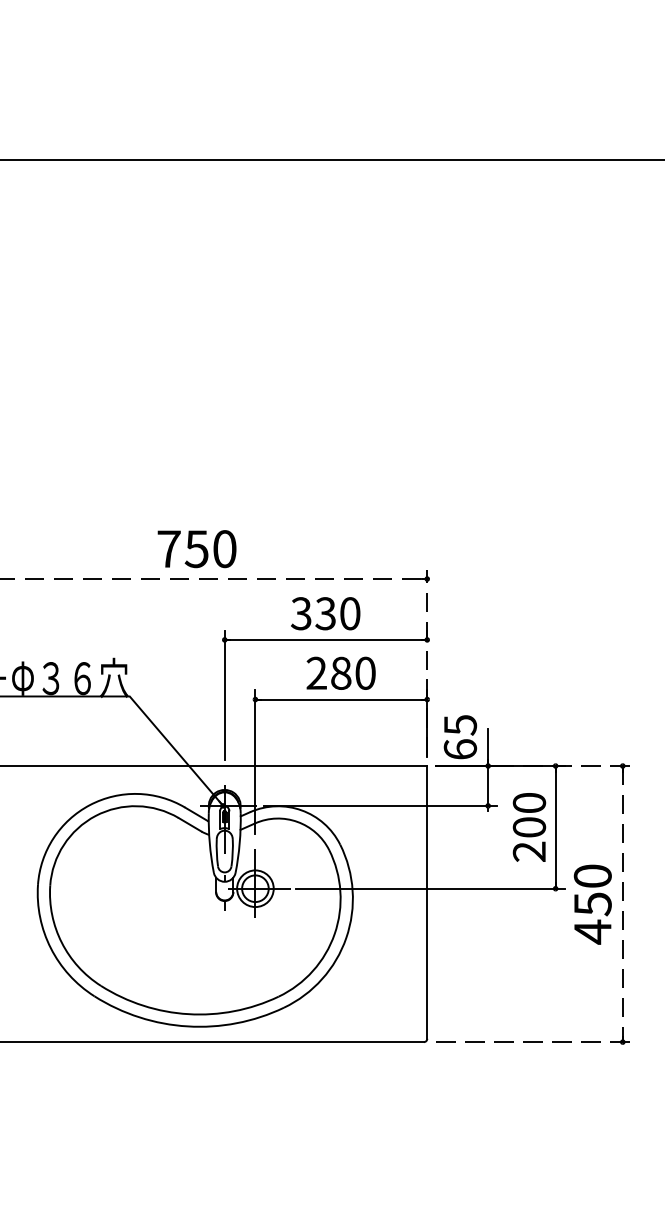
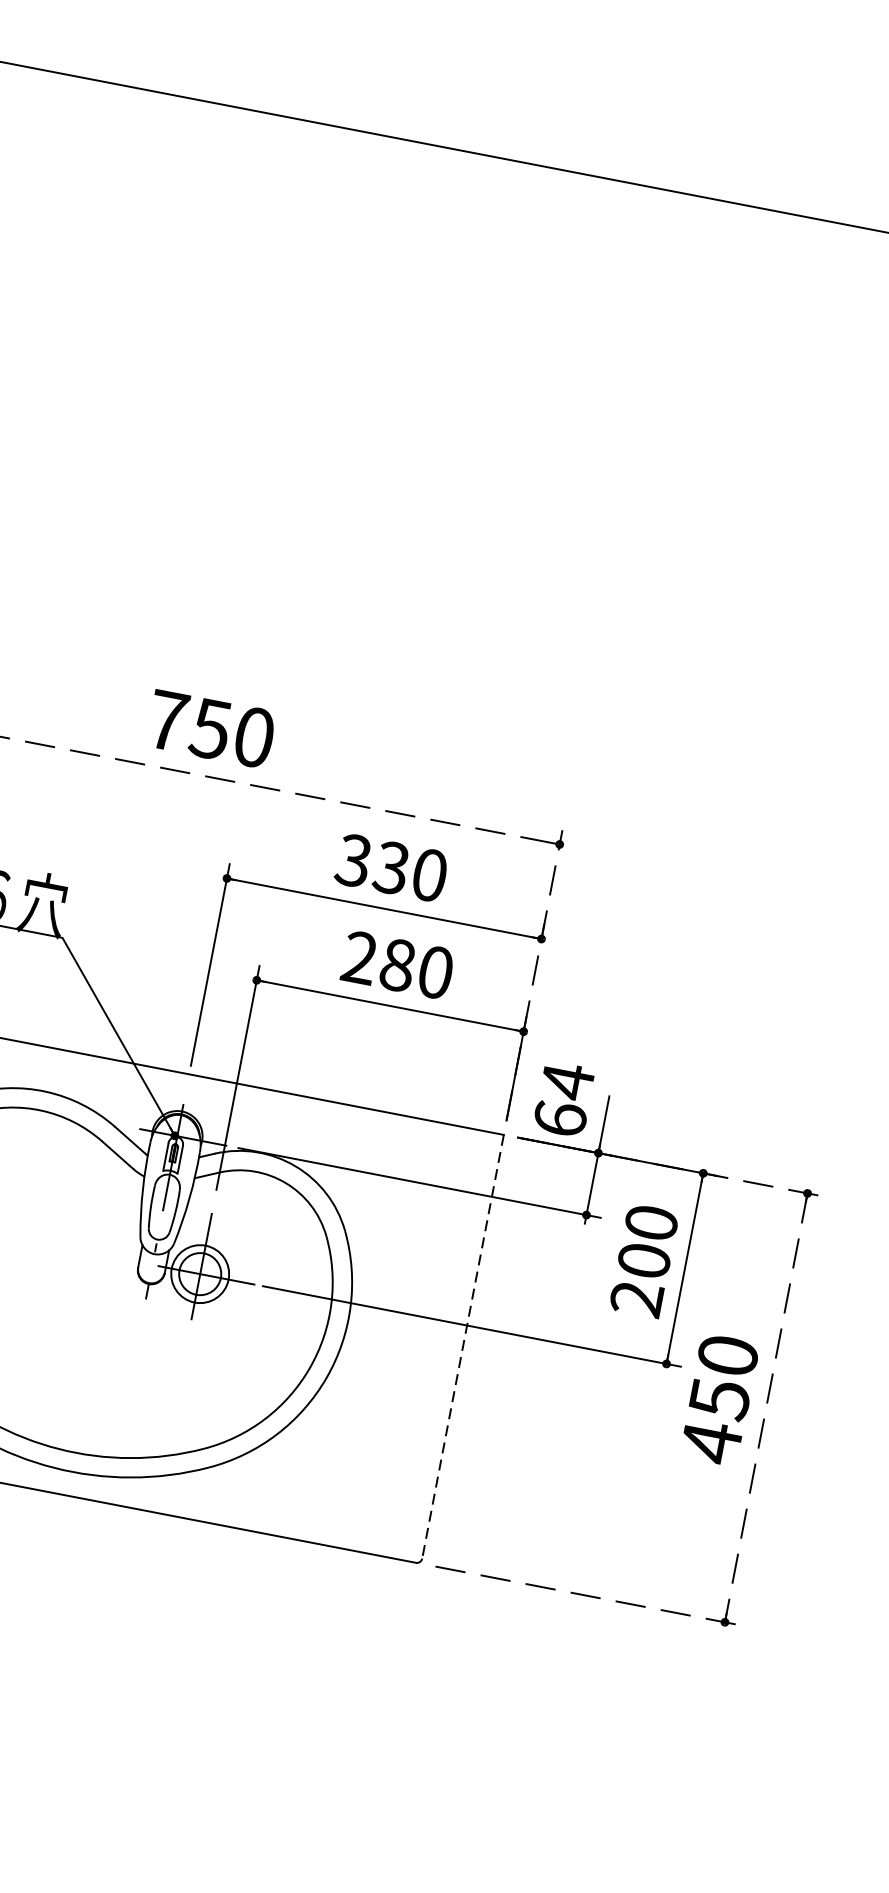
text: (460, 725) -> (567, 1081), 65 -> 64
line: (427, 902) -> (463, 1346), solid -> dashed

